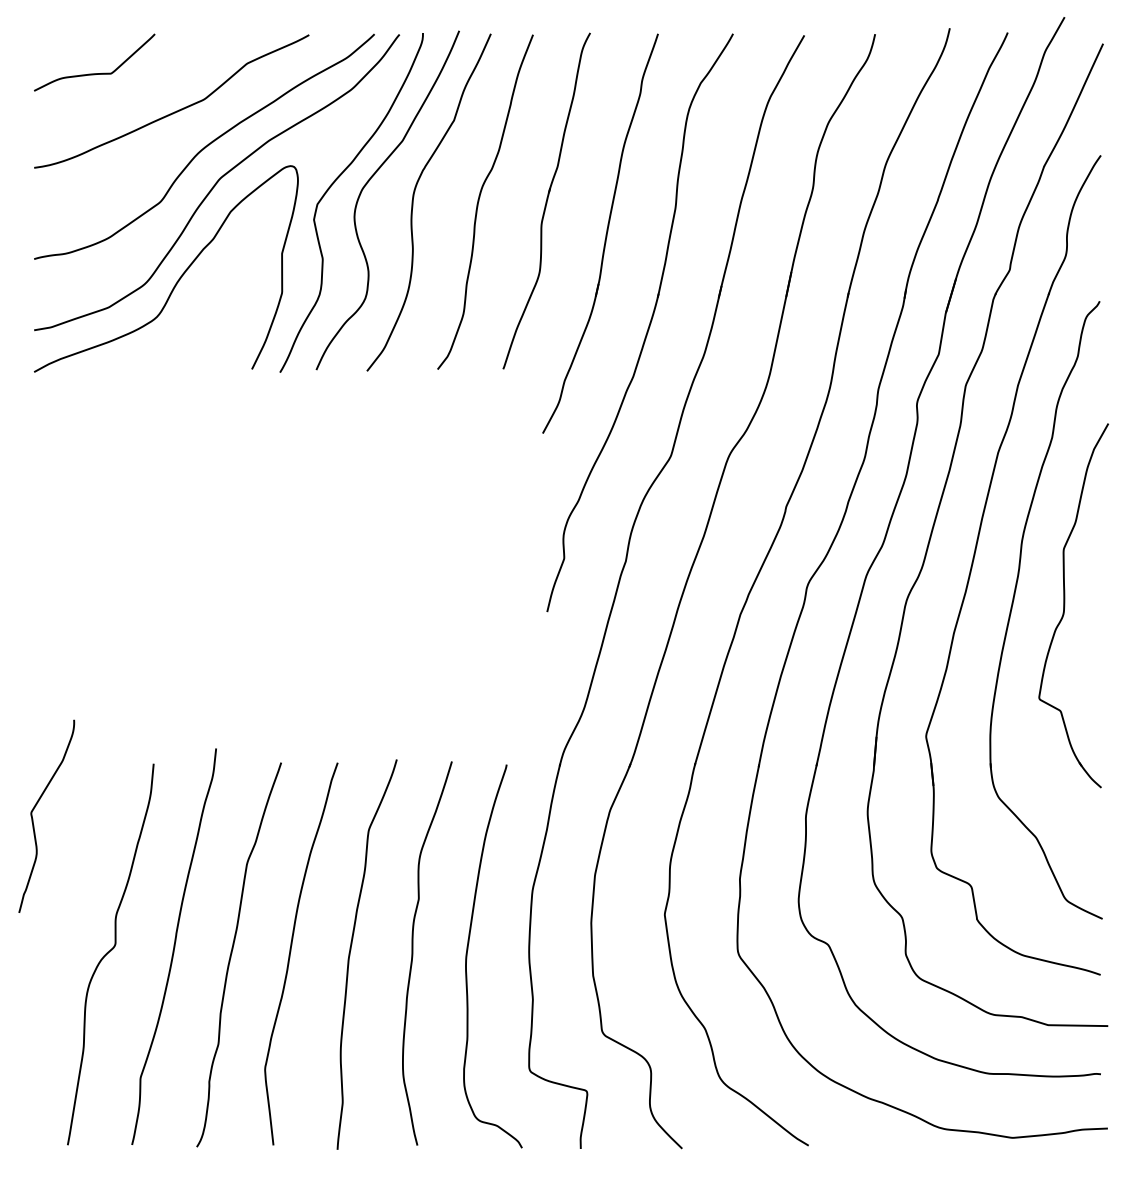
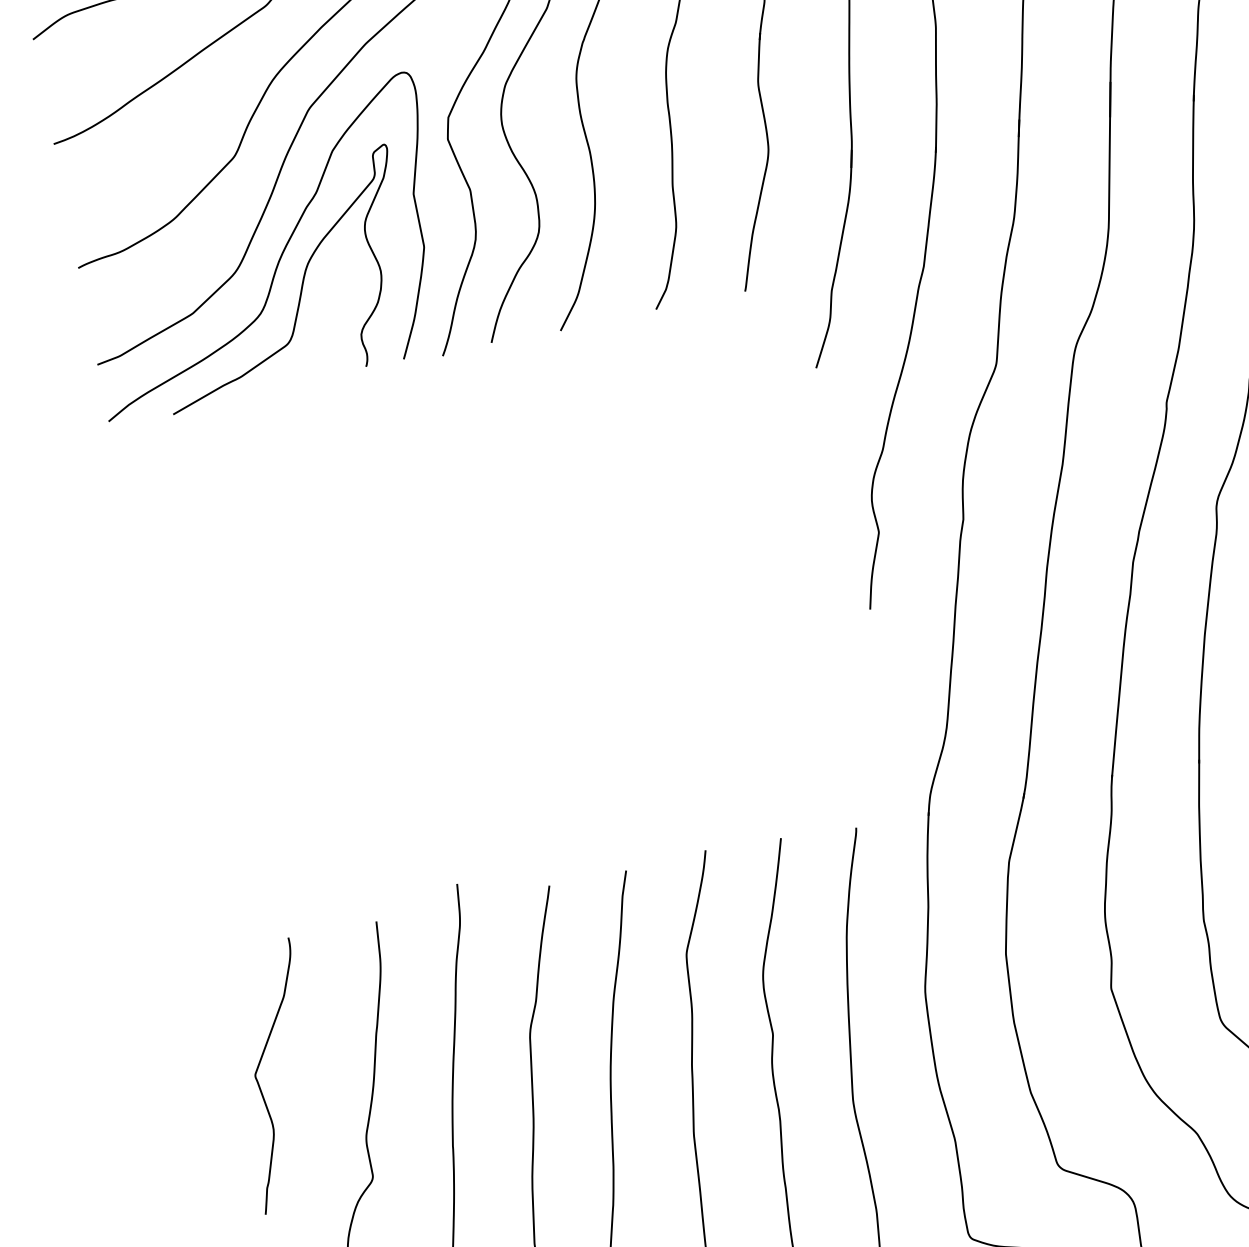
curve: (190, 299) -> (301, 280), added
curve: (33, 818) -> (259, 1082), moved

